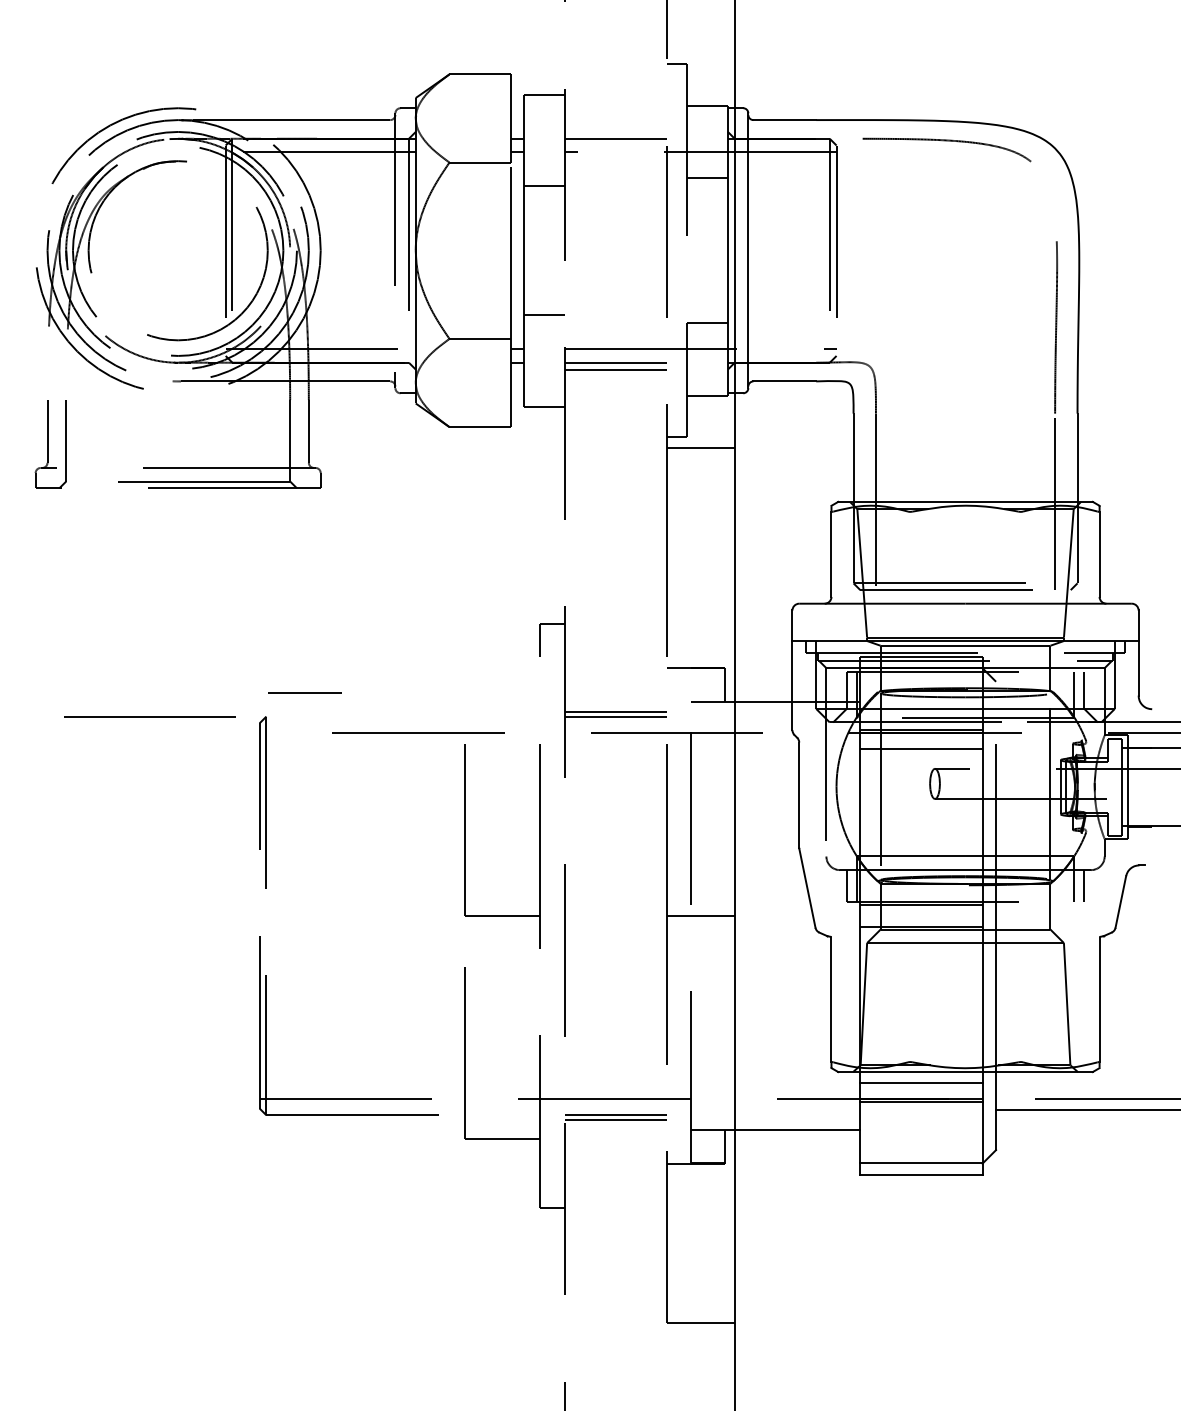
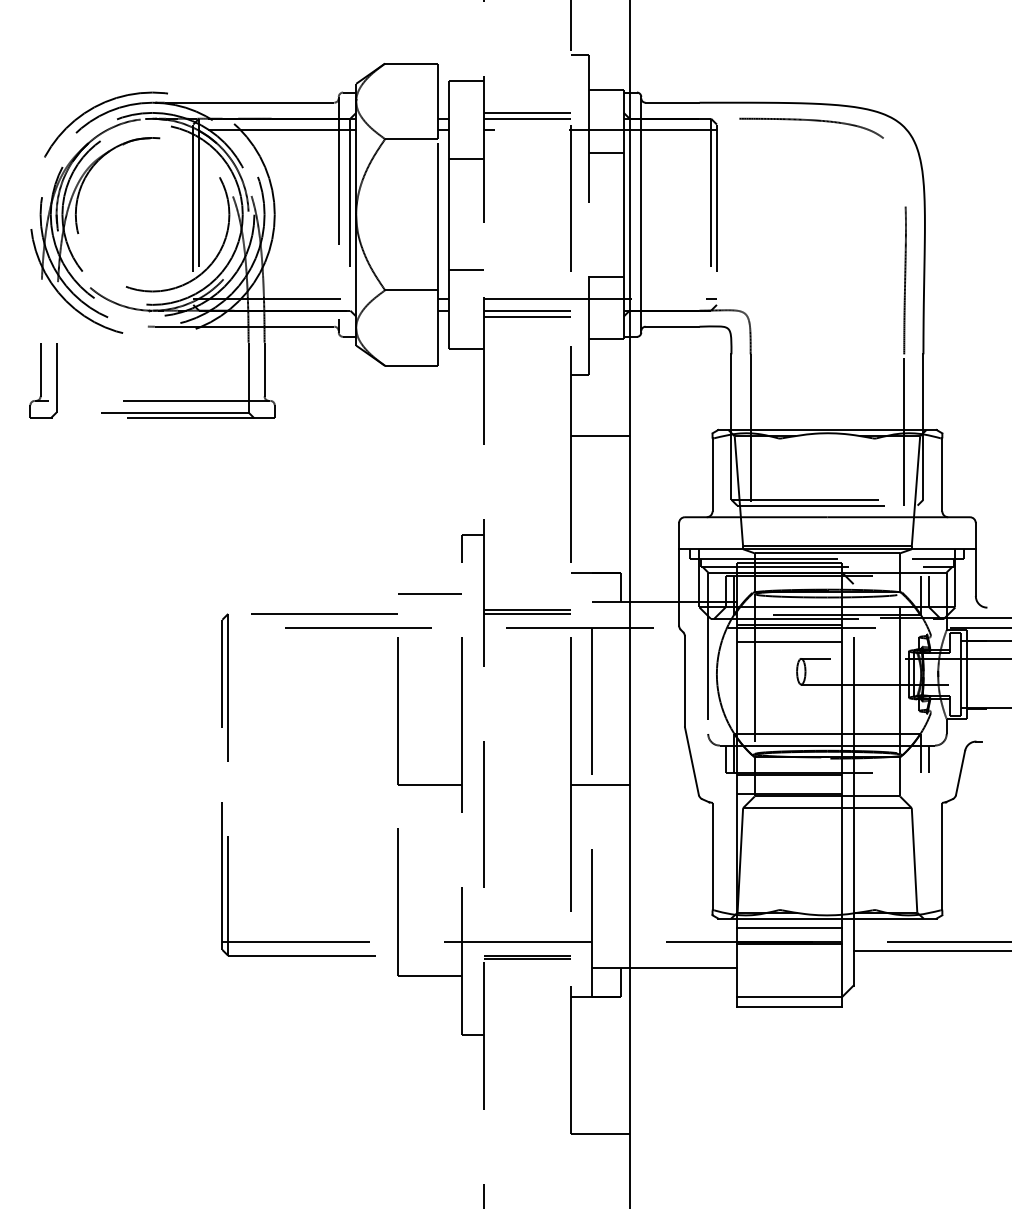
line: (615, 131) -> (527, 112), added
line: (700, 447) -> (600, 435), moved
line: (304, 692) -> (429, 593), moved
line: (150, 716) -> (324, 613), moved

